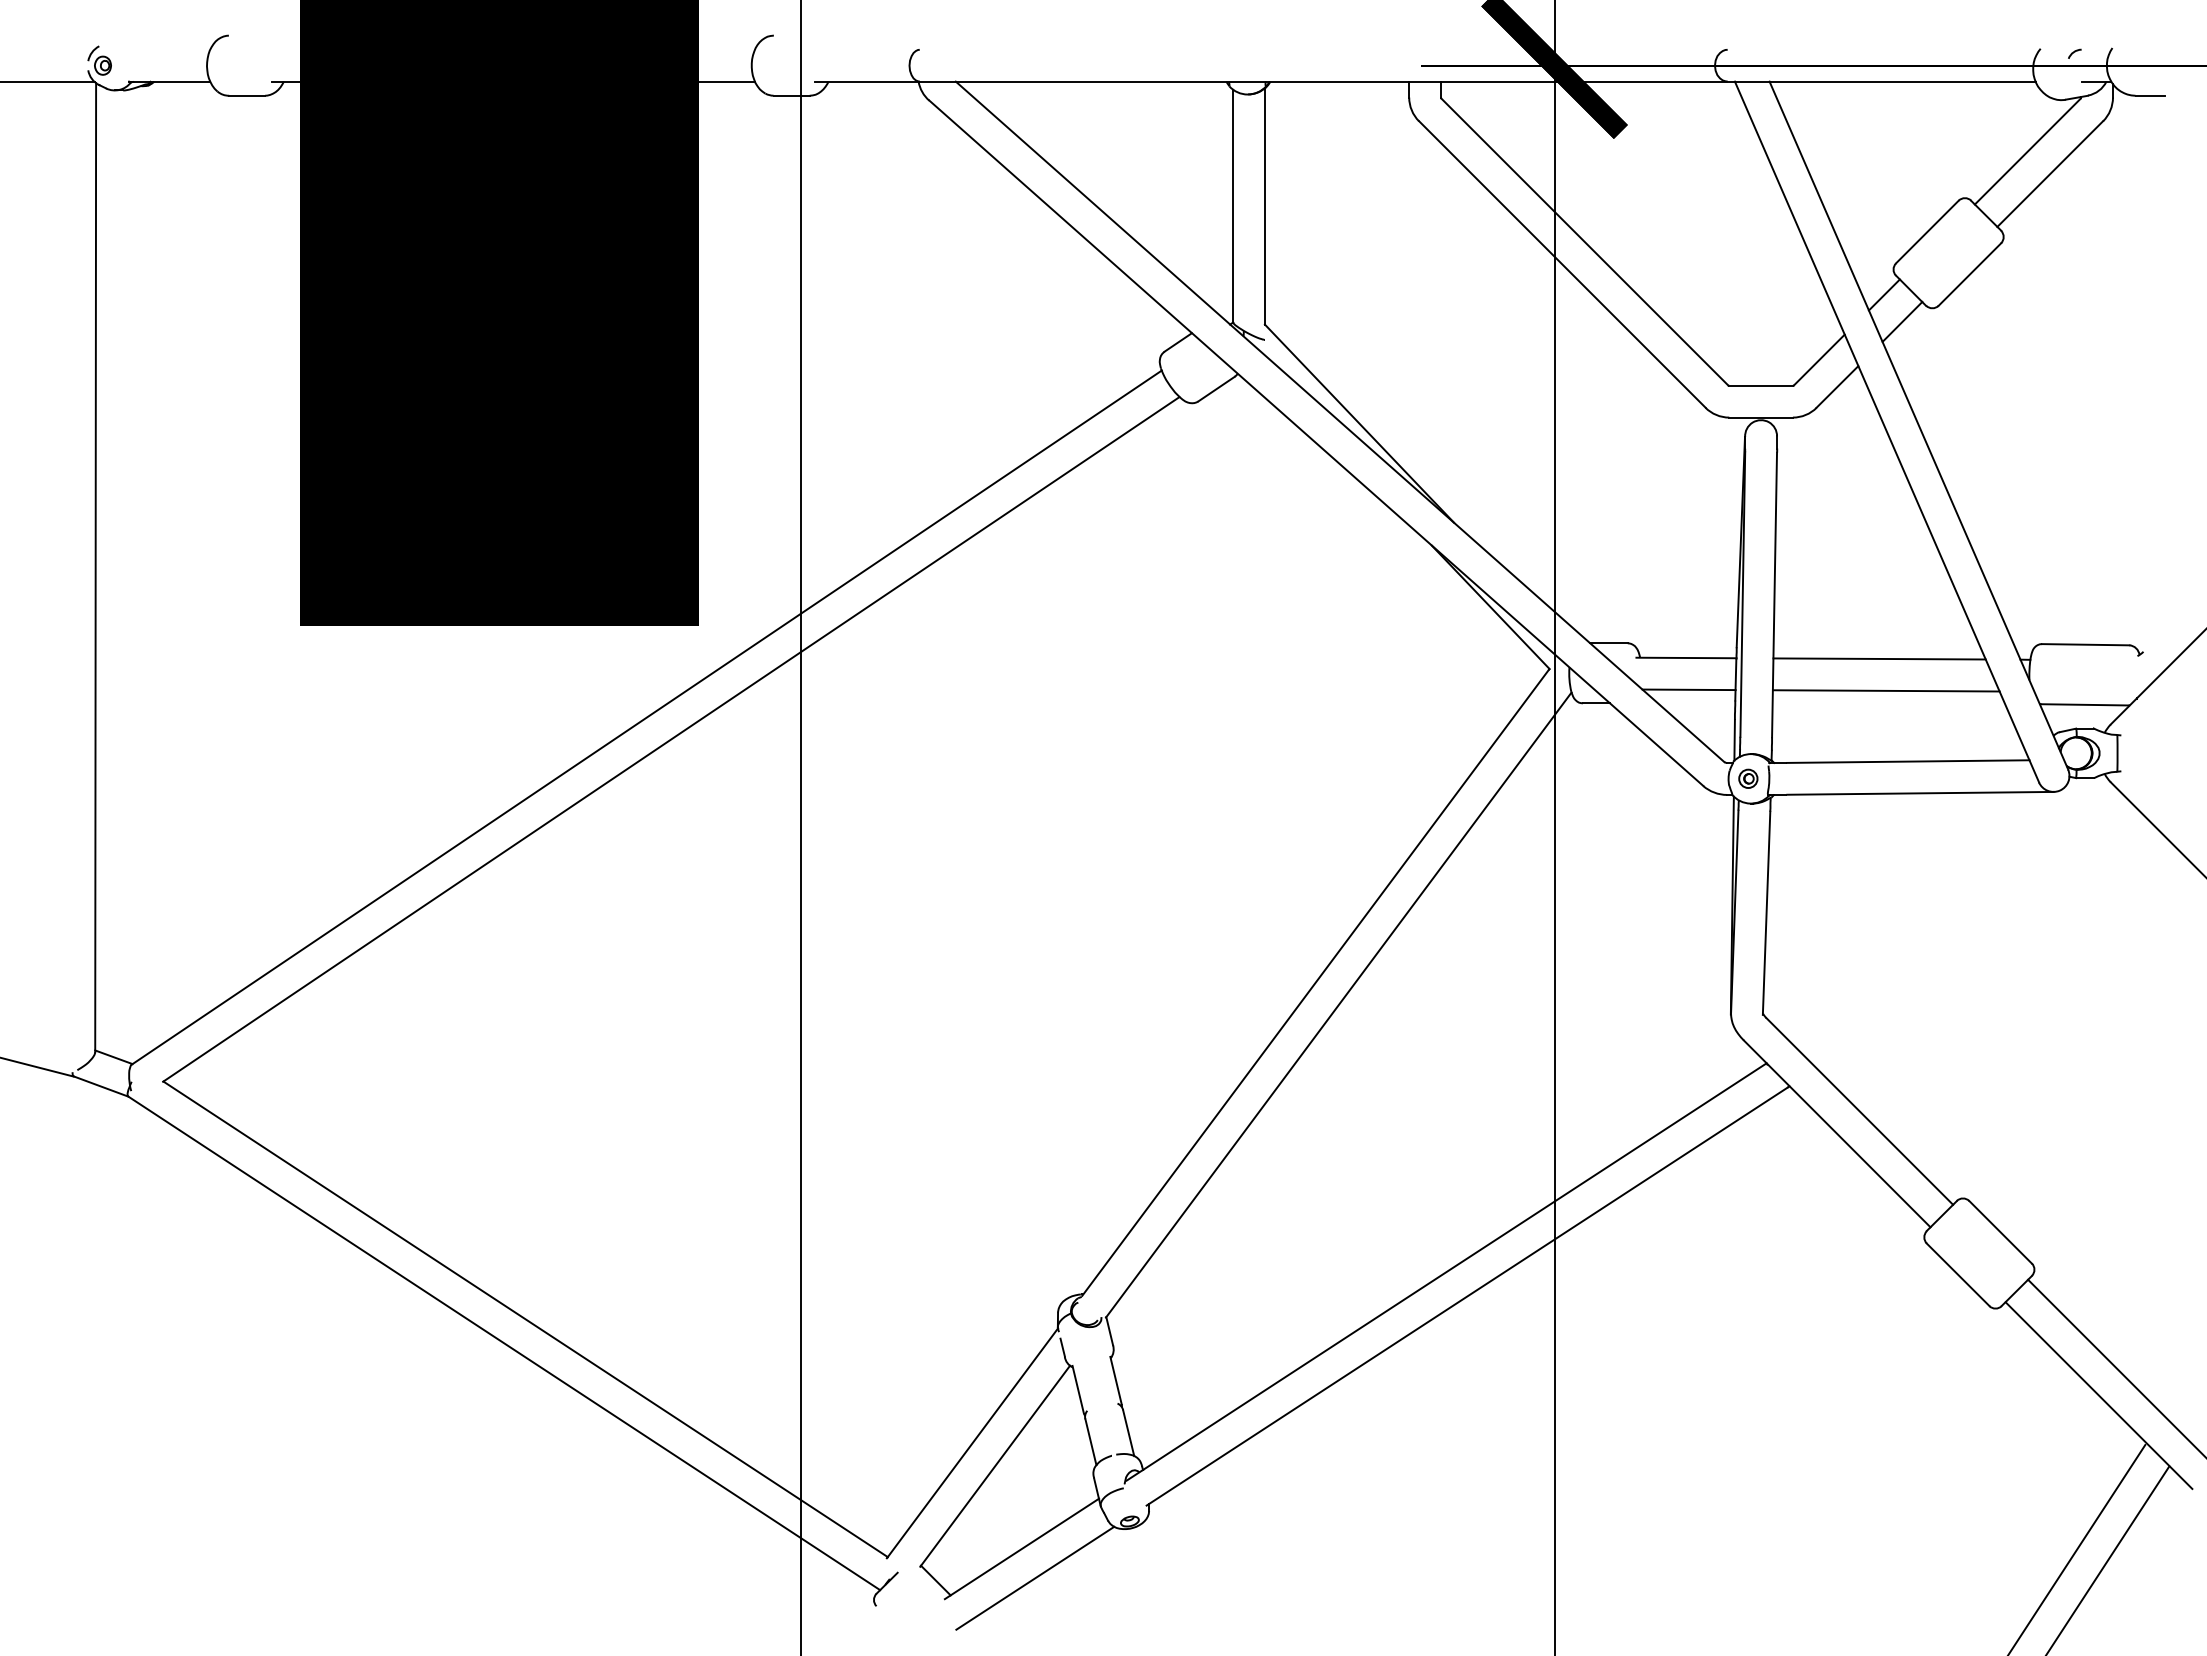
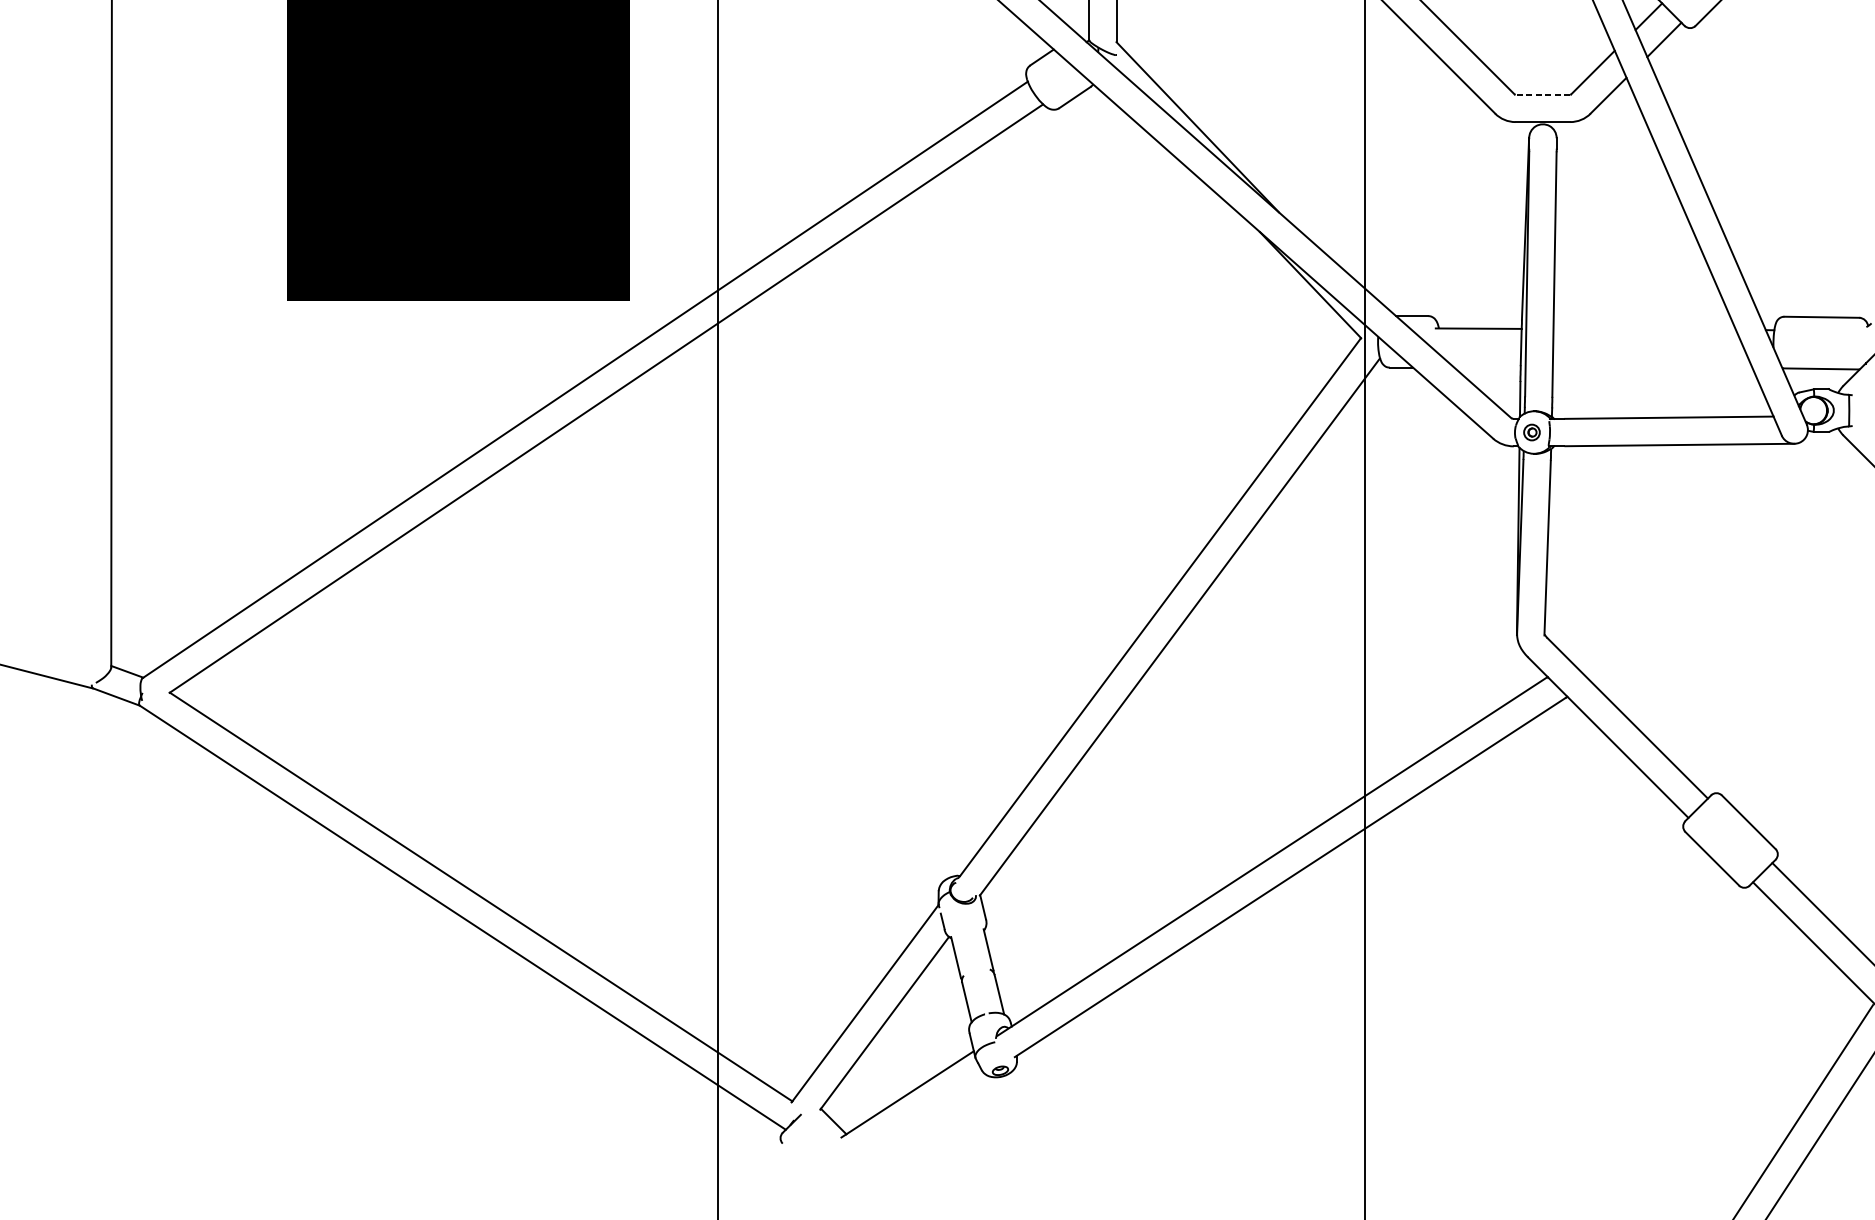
line: (1761, 385) -> (1543, 94), solid -> dashed
line: (1879, 658) -> (1644, 329), removed
line: (1688, 689) -> (1480, 355), removed
line: (1885, 690) -> (1649, 356), removed
line: (1035, 1577) -> (919, 1118), removed

